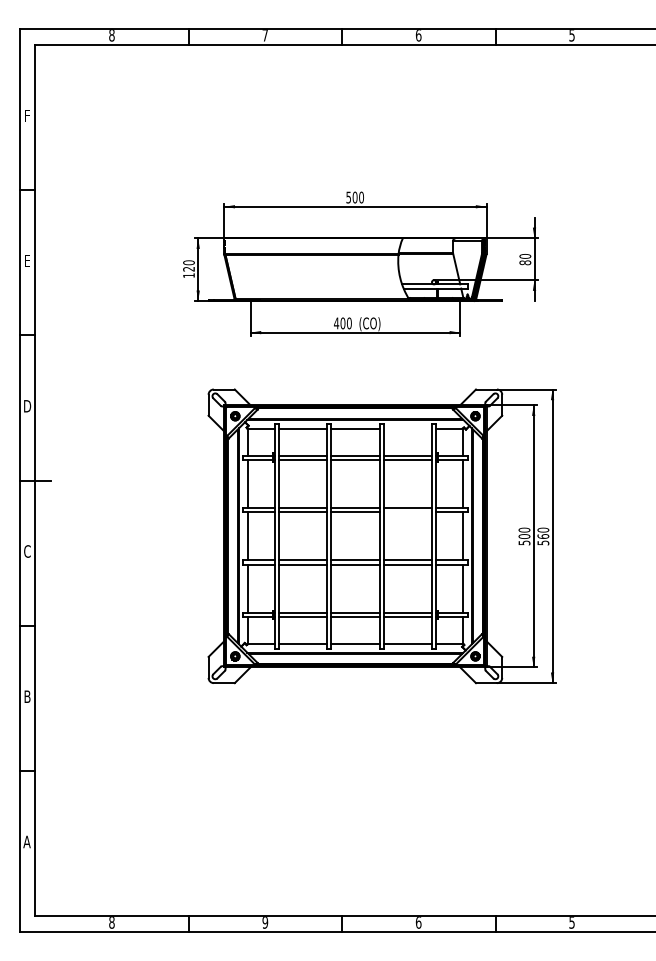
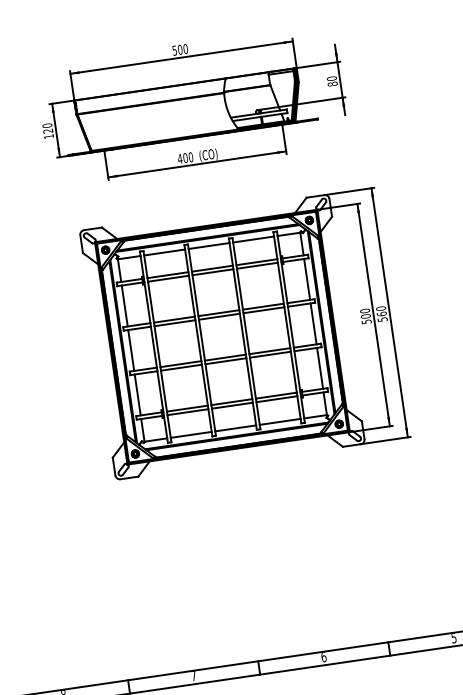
line: (407, 428) -> (253, 239), added
line: (407, 512) -> (263, 310), added
text: (265, 922) -> (193, 675), 9 -> 7

